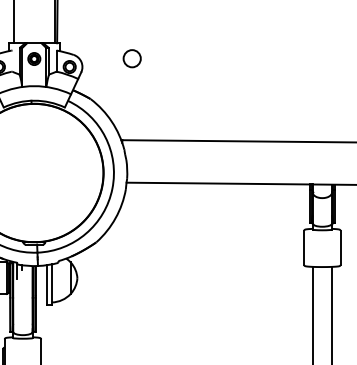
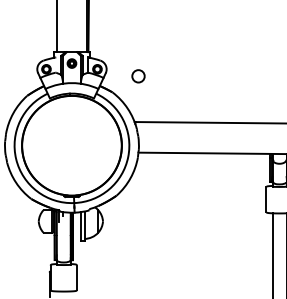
circle: (132, 58) -> (138, 76), moved

